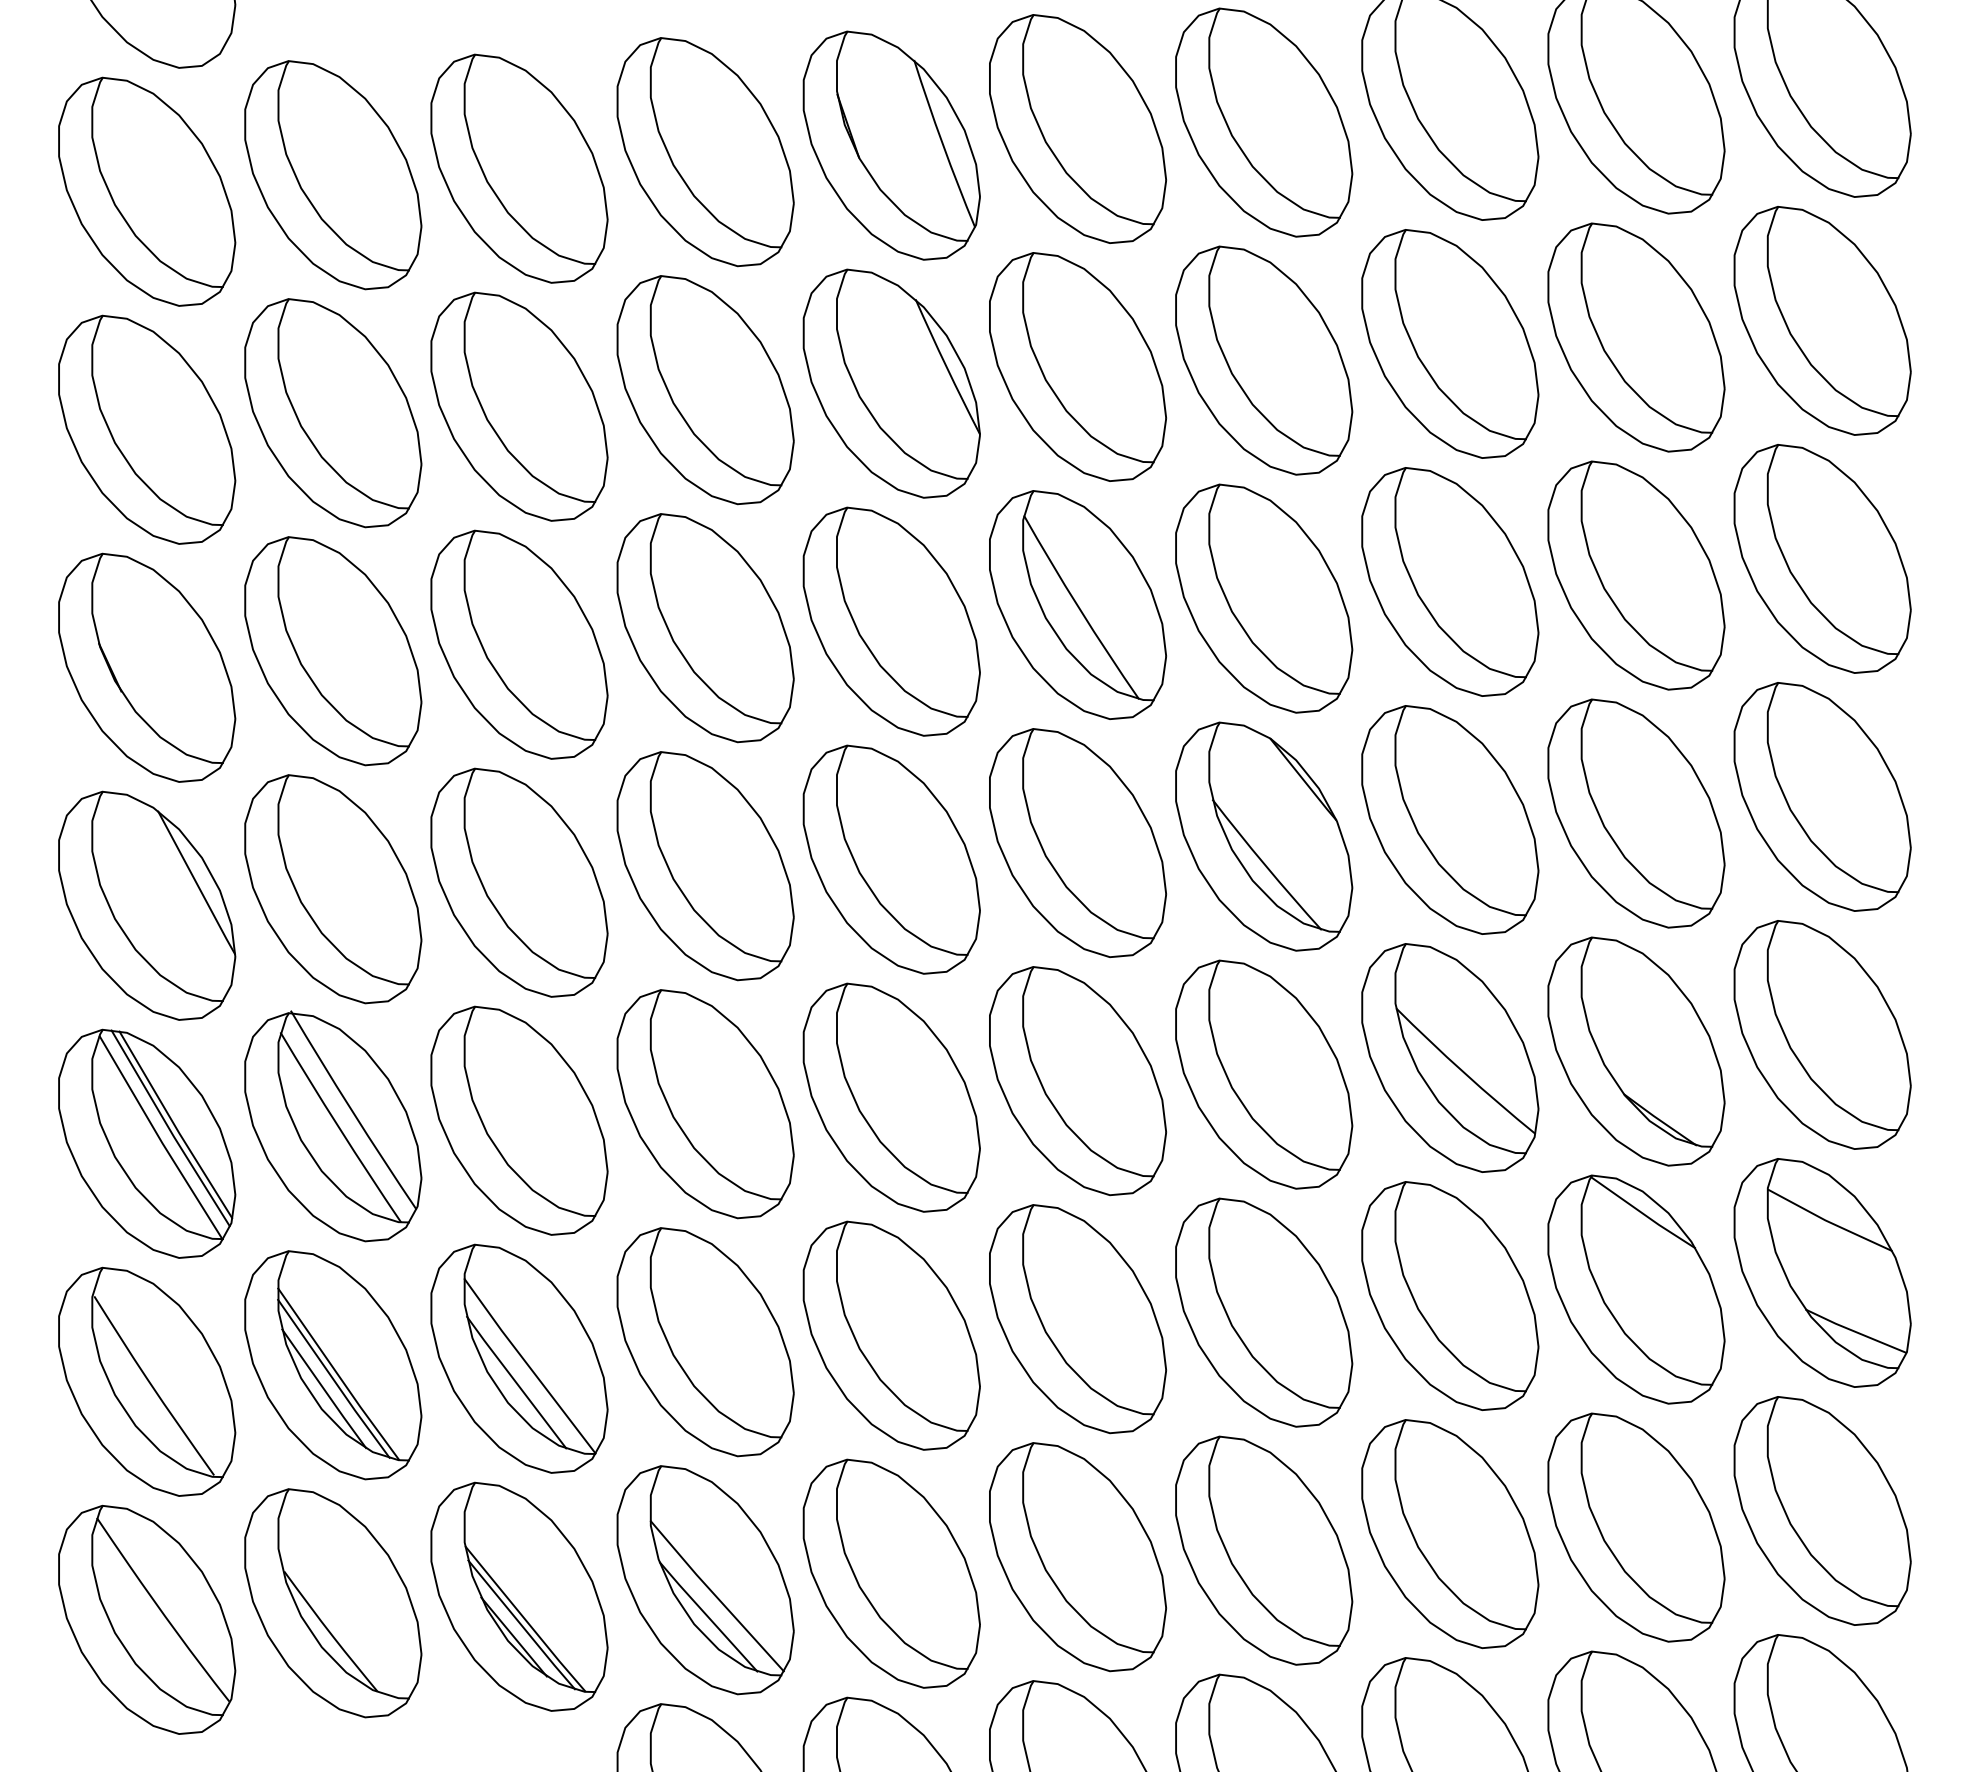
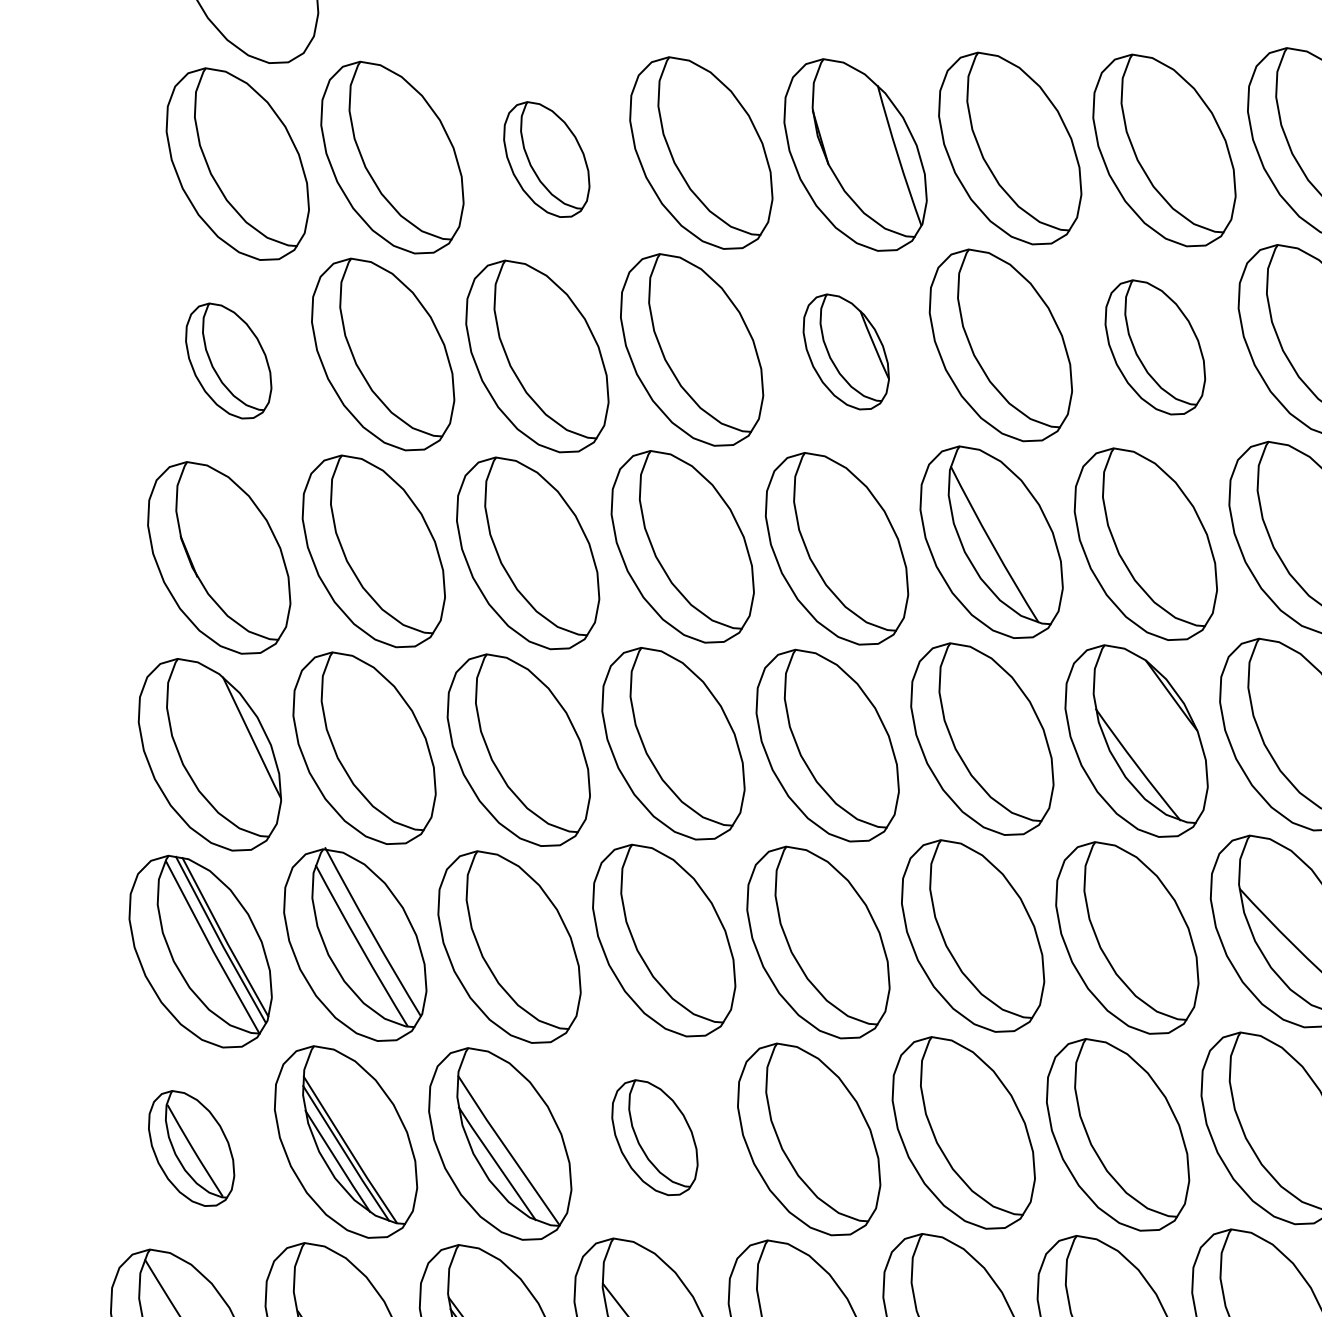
part: (519, 168) -> (546, 159), size x0.6
part: (1264, 360) -> (1155, 347), size x0.7
part: (891, 383) -> (846, 351), size x0.6
part: (147, 429) -> (229, 360), size x0.6
part: (705, 1342) -> (655, 1137), size x0.6
part: (147, 1381) -> (191, 1148), size x0.6

